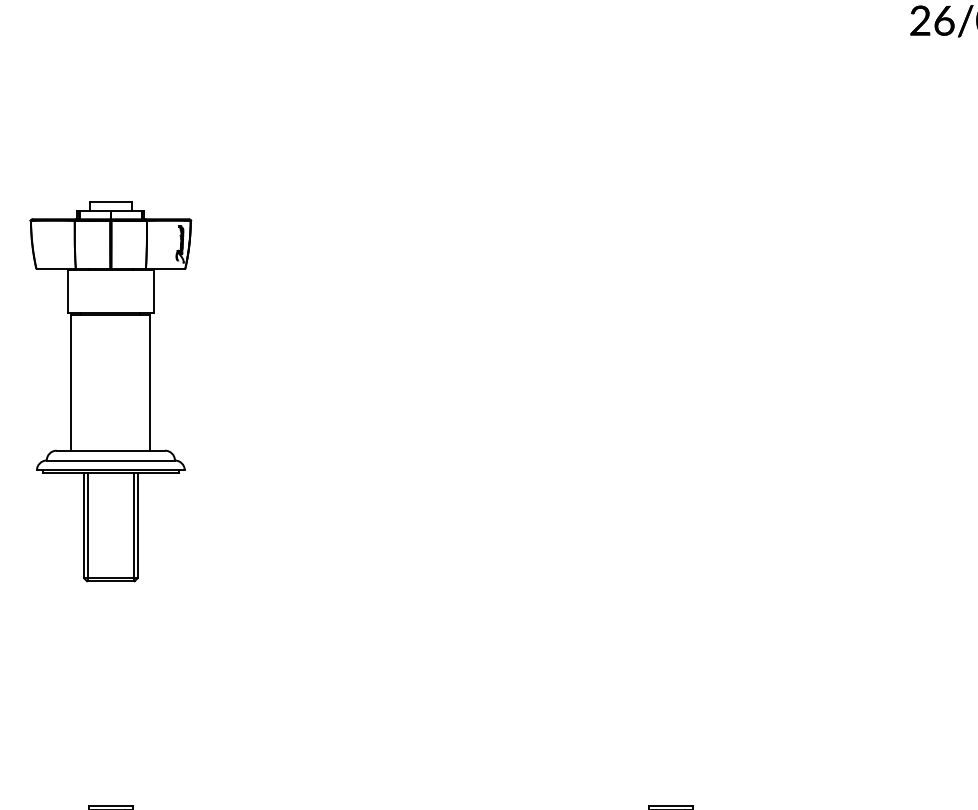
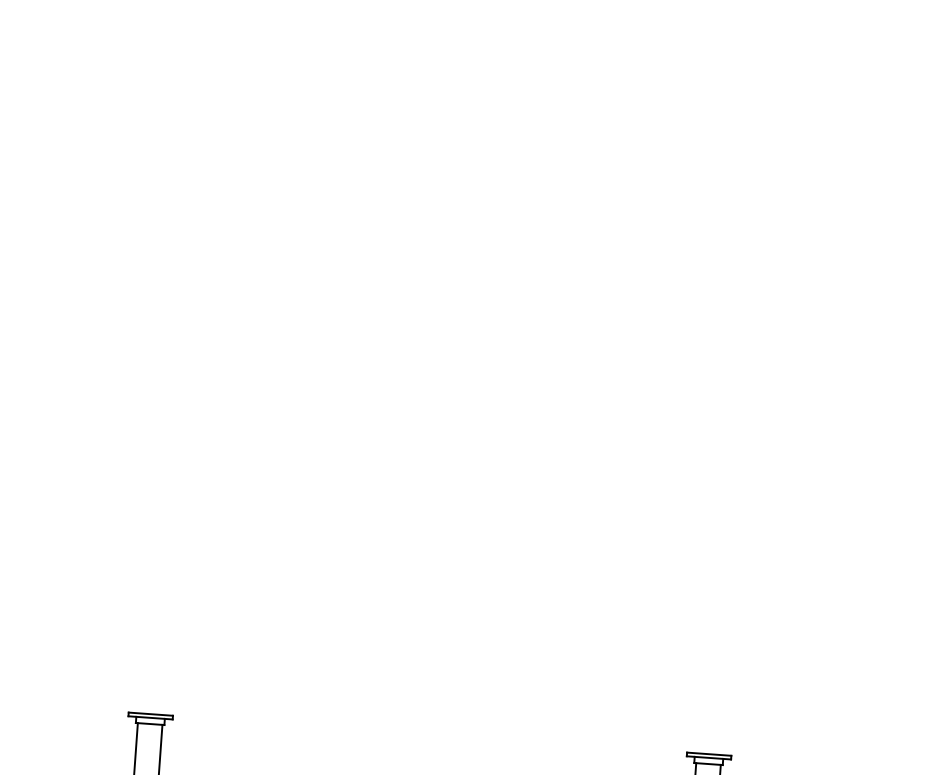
part: (110, 391) -> (180, 300), removed

